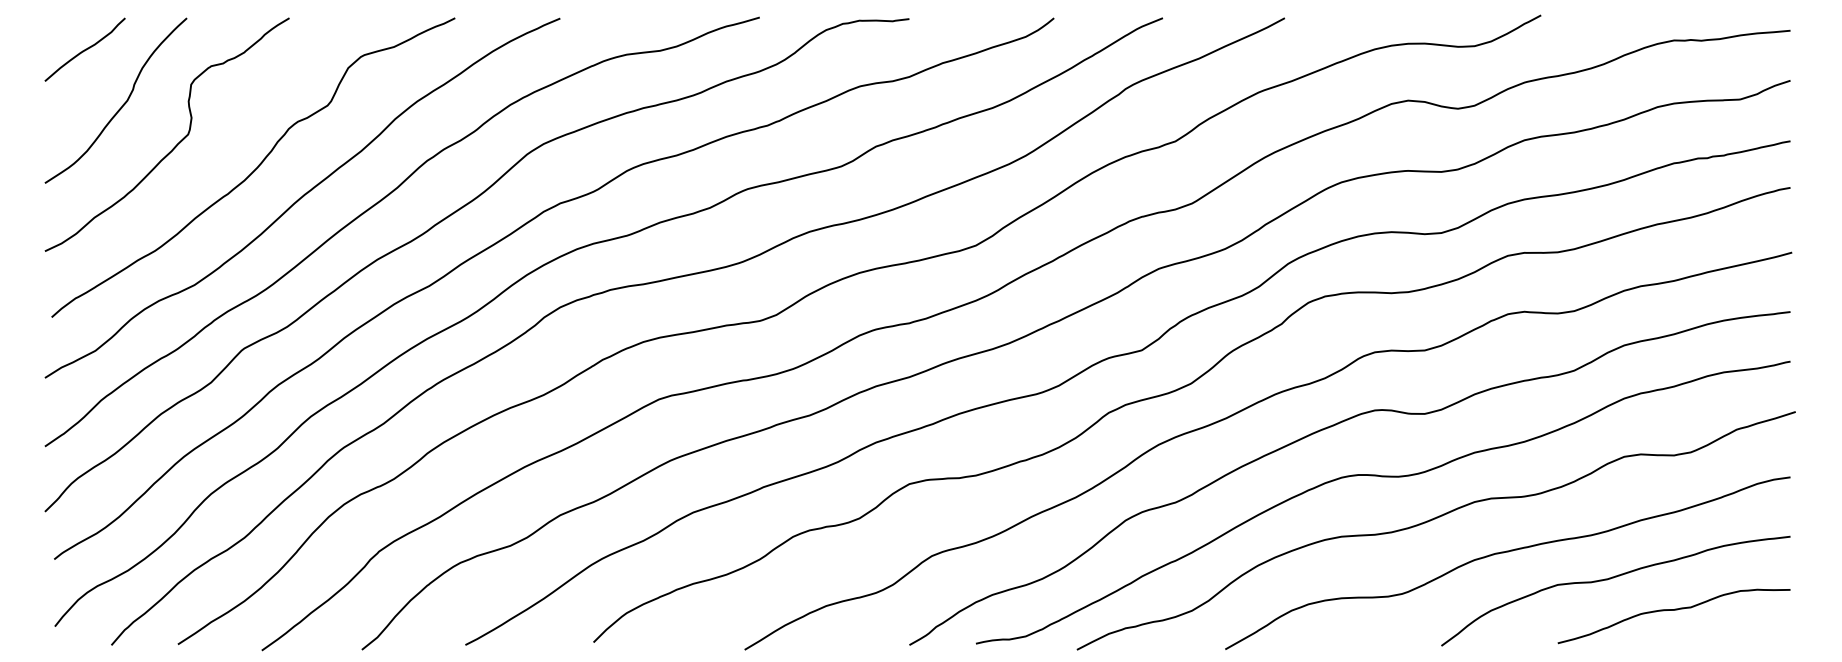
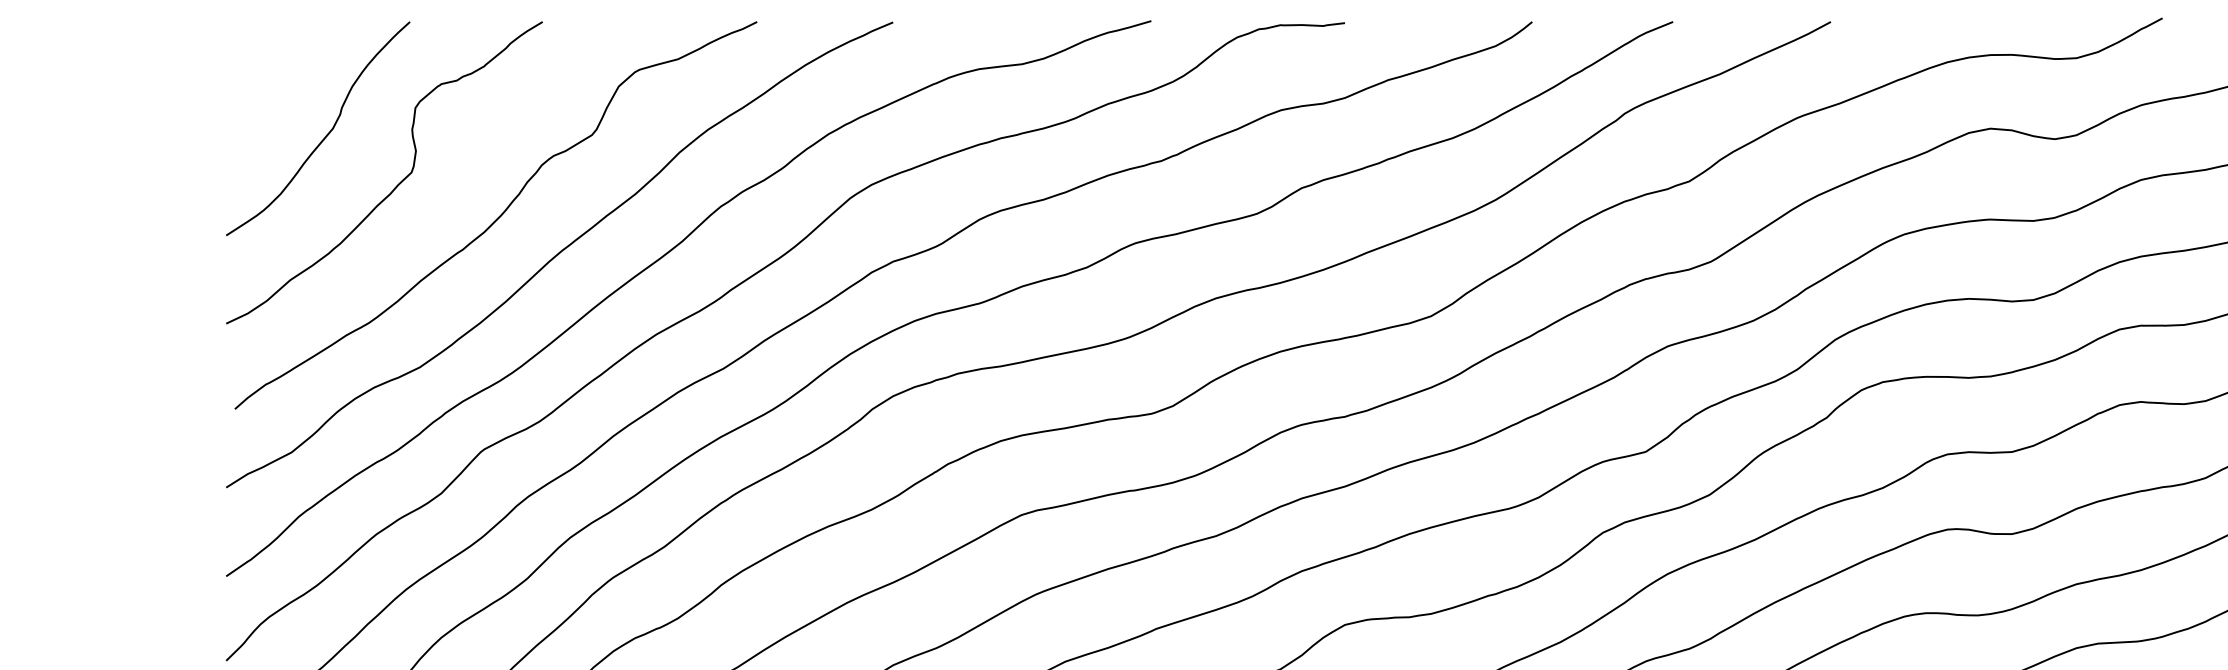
curve: (84, 49) -> (277, 62), removed

